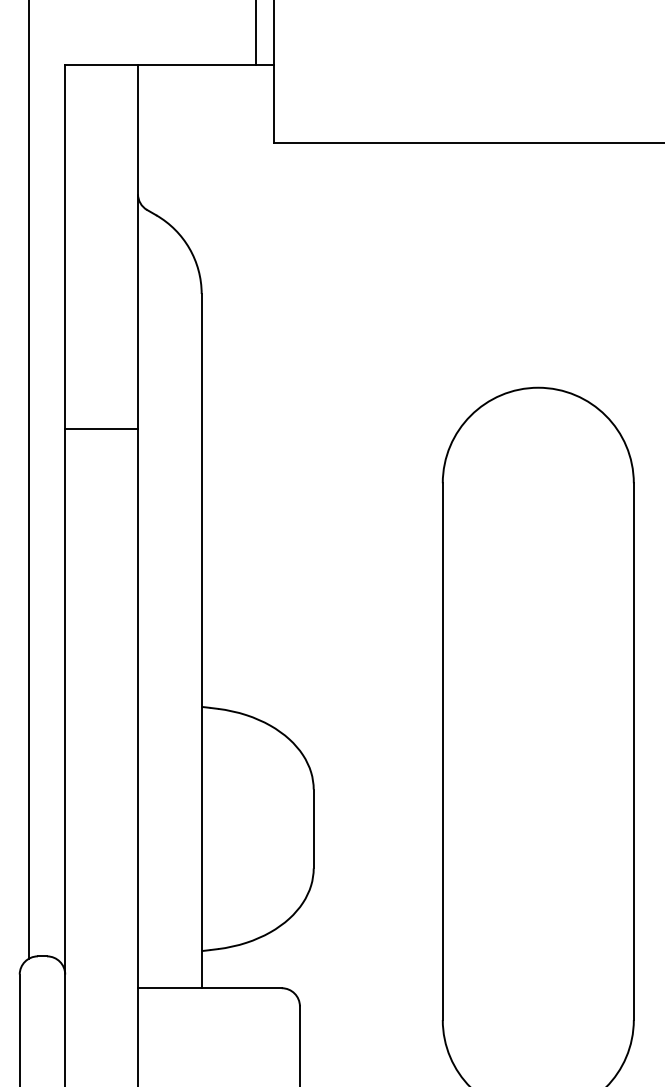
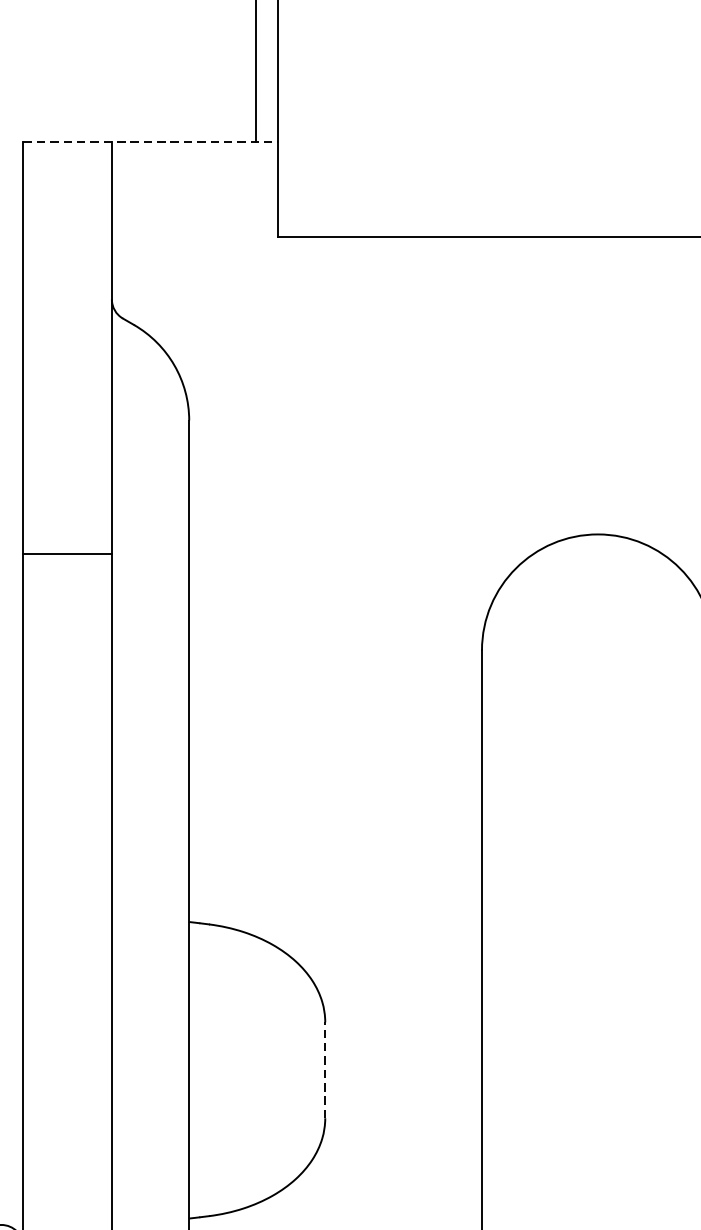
line: (169, 64) -> (150, 141), solid -> dashed
line: (101, 428) -> (67, 553), moved
line: (313, 828) -> (324, 1069), solid -> dashed

